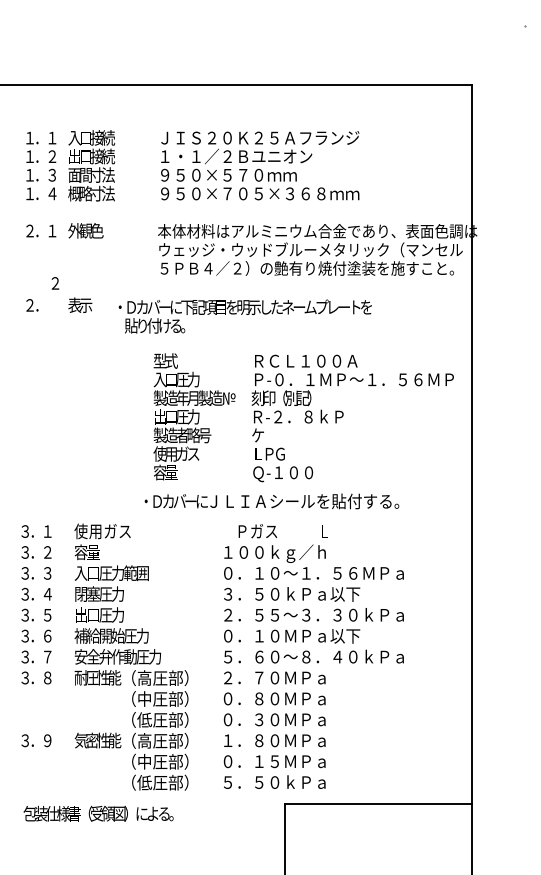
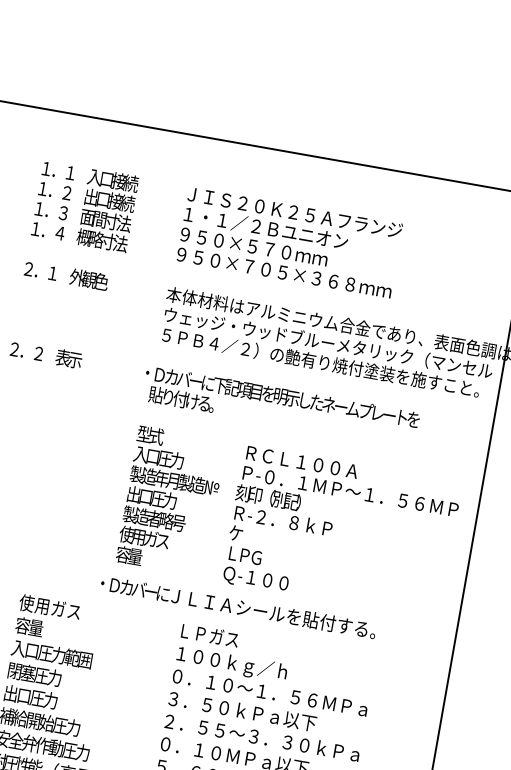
text: (55, 283) -> (38, 353), moved
text: (244, 316) -> (280, 406), moved
text: (324, 531) -> (184, 631), moved

